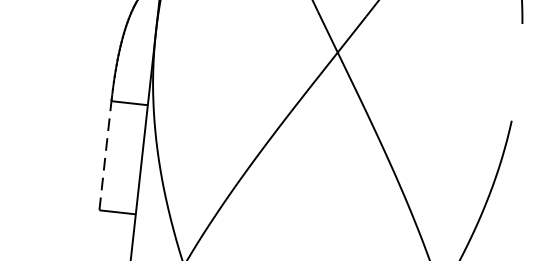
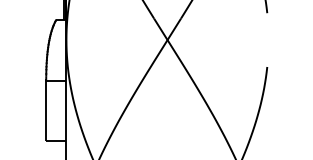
line: (106, 155) -> (46, 110), dashed -> solid

